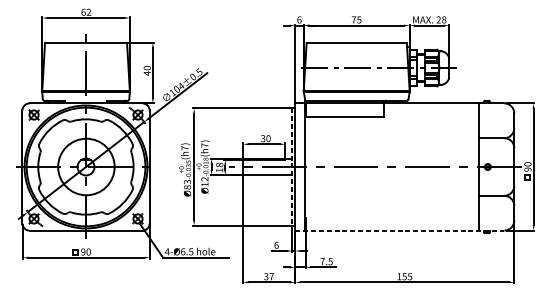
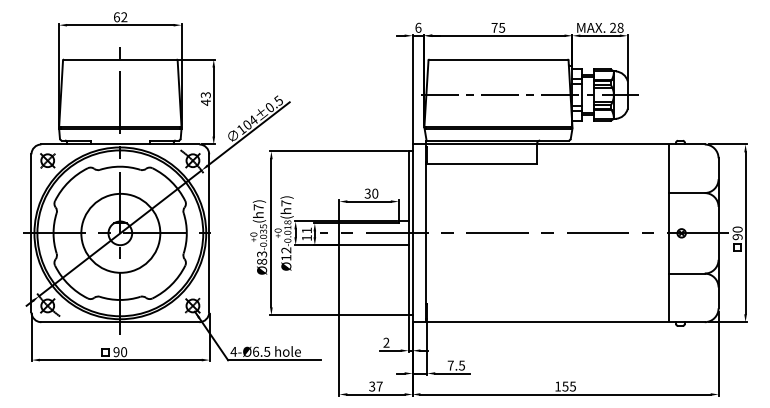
text: (147, 68) -> (205, 95), 40 -> 43
text: (219, 164) -> (306, 230), 18 -> 11
line: (292, 167) -> (408, 233), dashed -> solid
line: (400, 230) -> (559, 322), dashed -> solid
text: (276, 245) -> (386, 342), 6 -> 2

